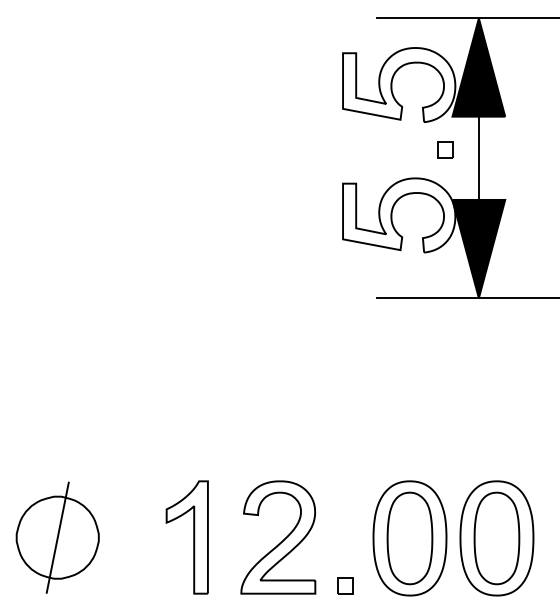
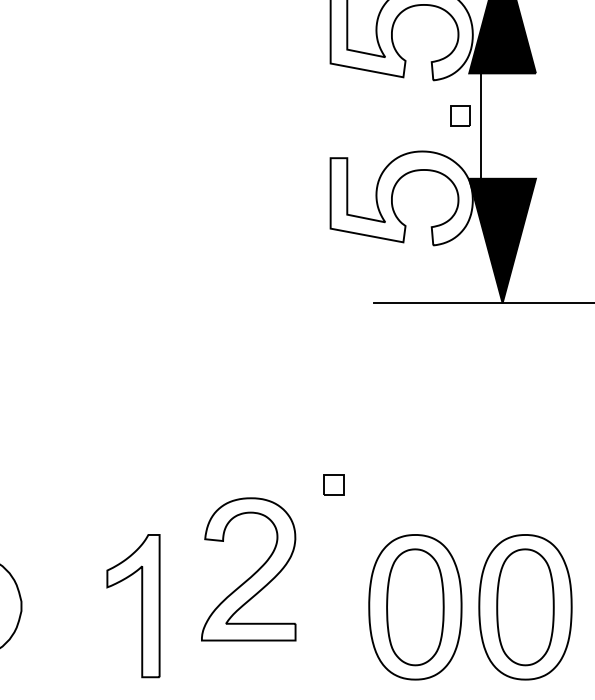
line: (478, 157) -> (480, 125), moved
part: (278, 537) -> (248, 569), moved
part: (345, 585) -> (333, 484), moved

